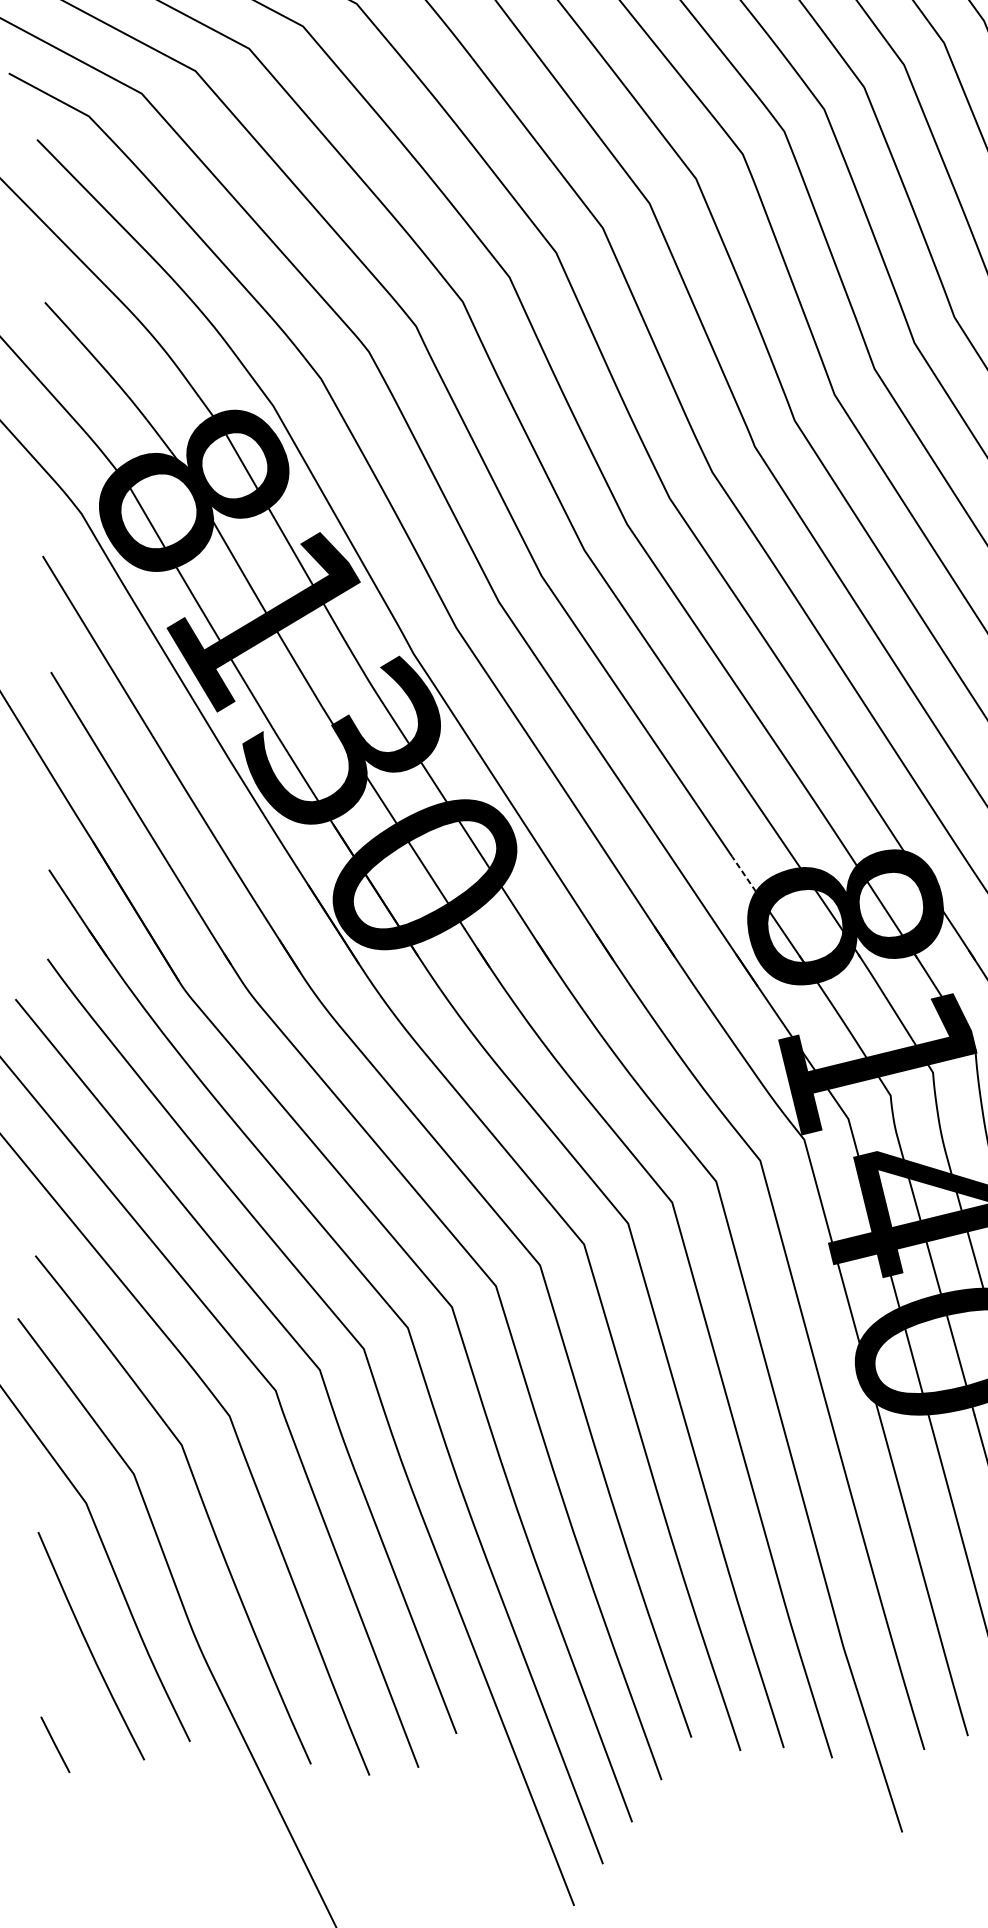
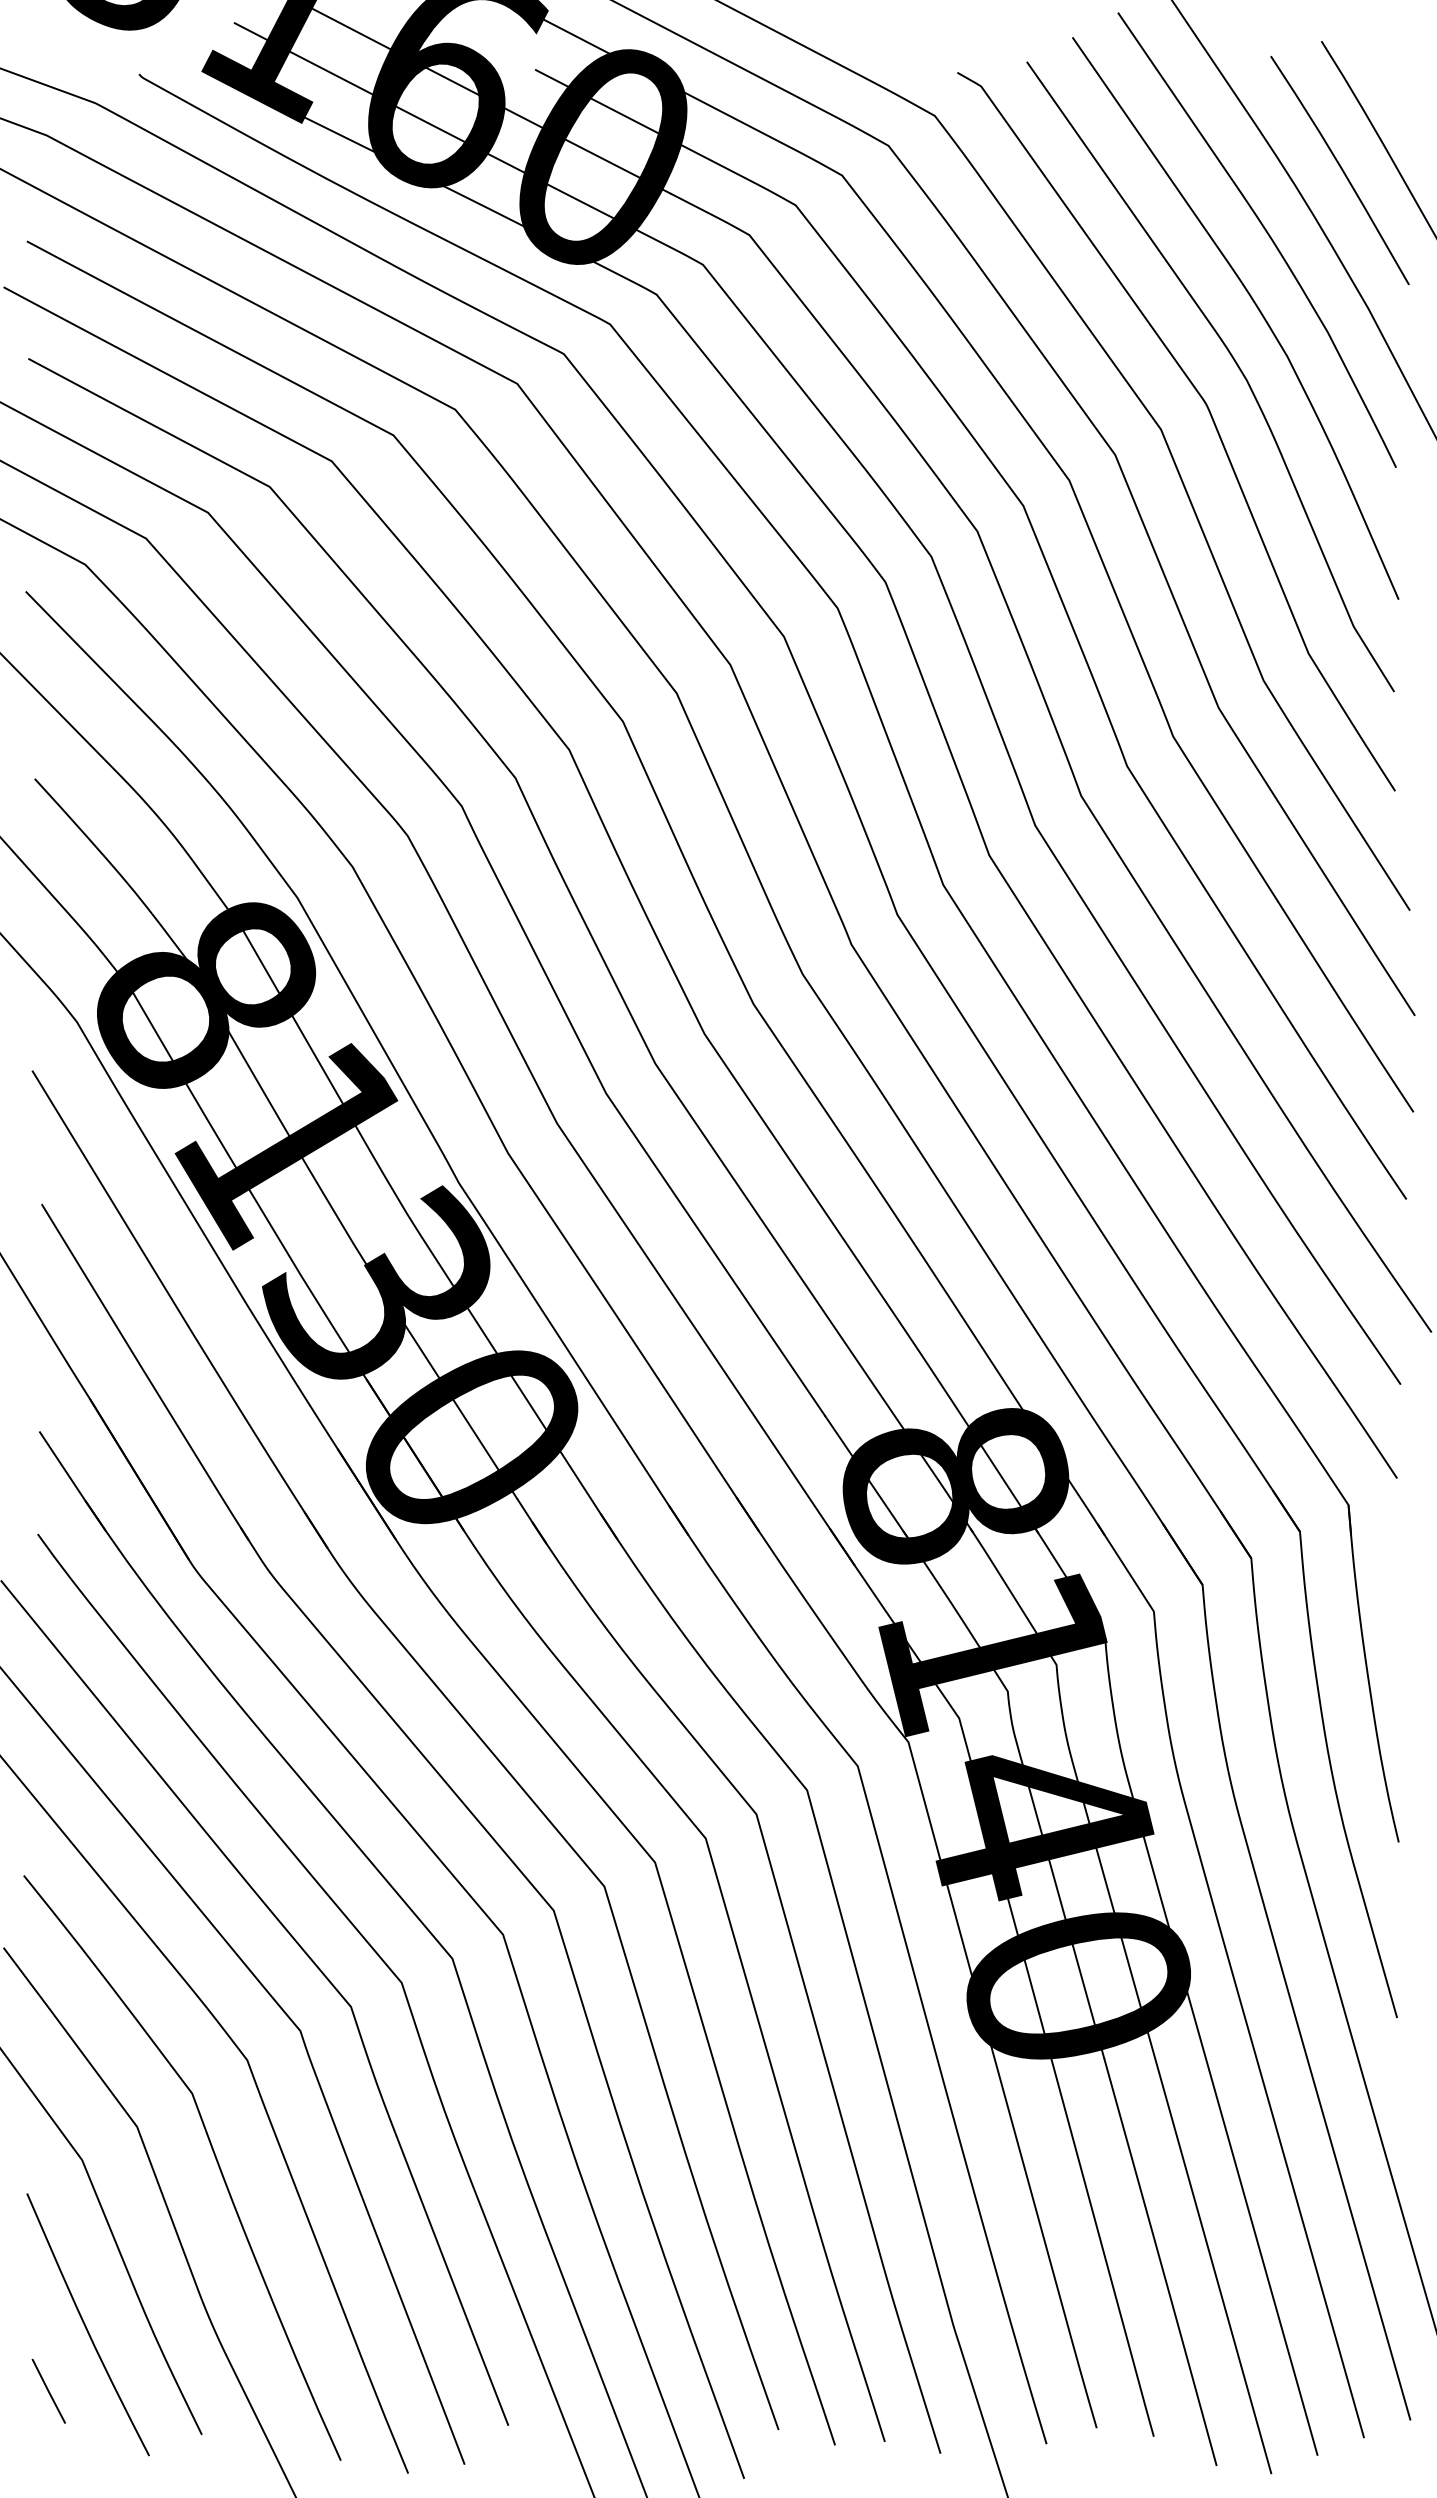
line: (743, 874) -> (838, 1436), dashed -> solid
line: (55, 1744) -> (48, 2390), moved

